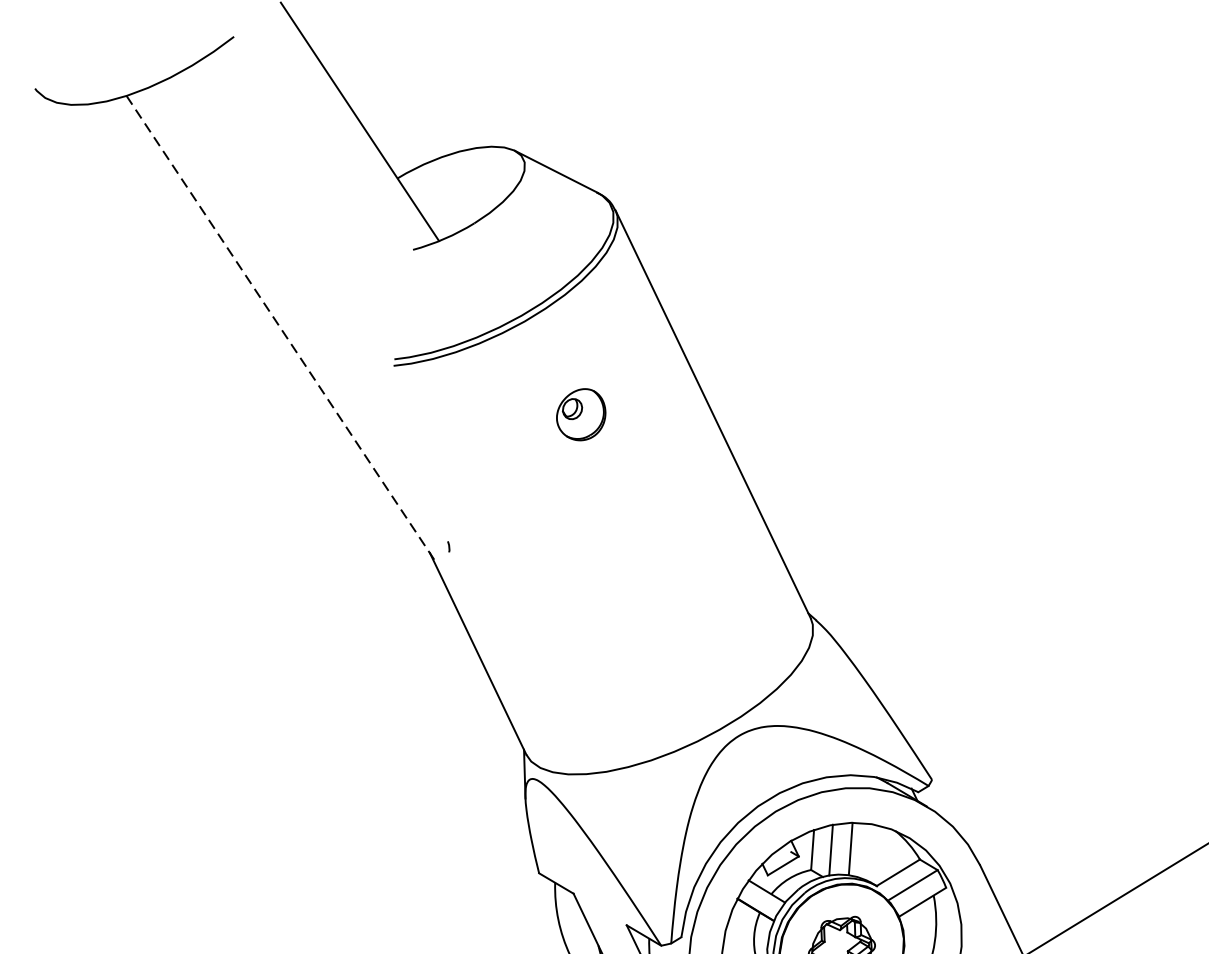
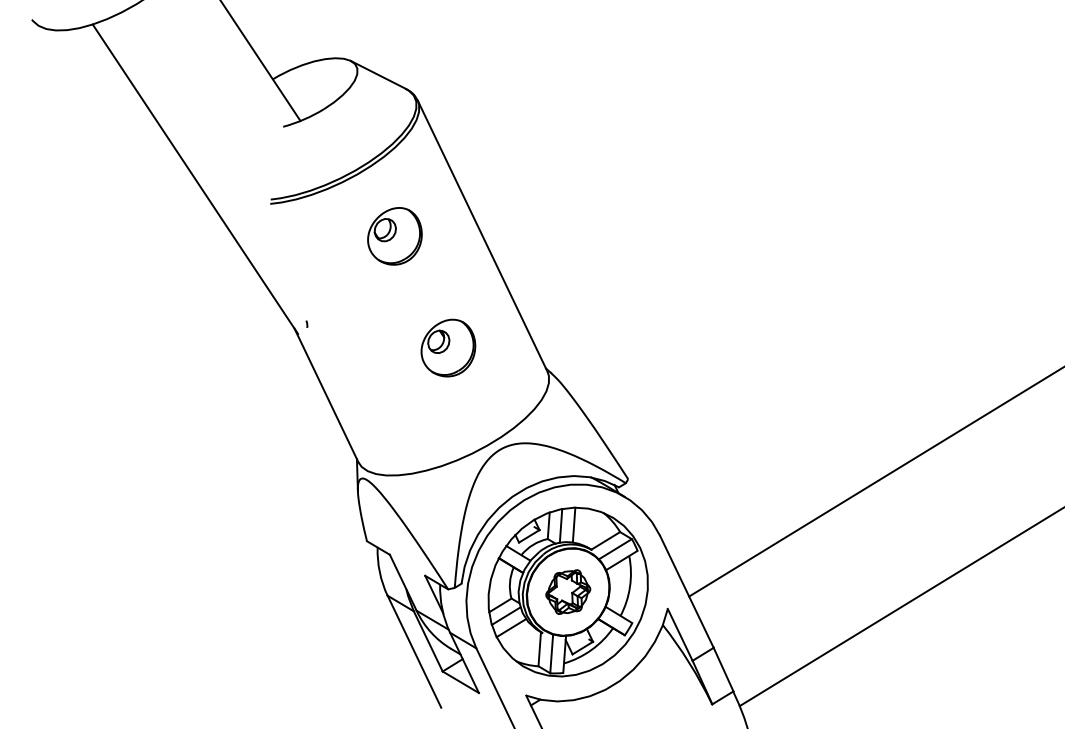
line: (281, 329) -> (195, 179), dashed -> solid
part: (580, 414) -> (394, 236), size x1.67
part: (661, 581) -> (448, 347), added

